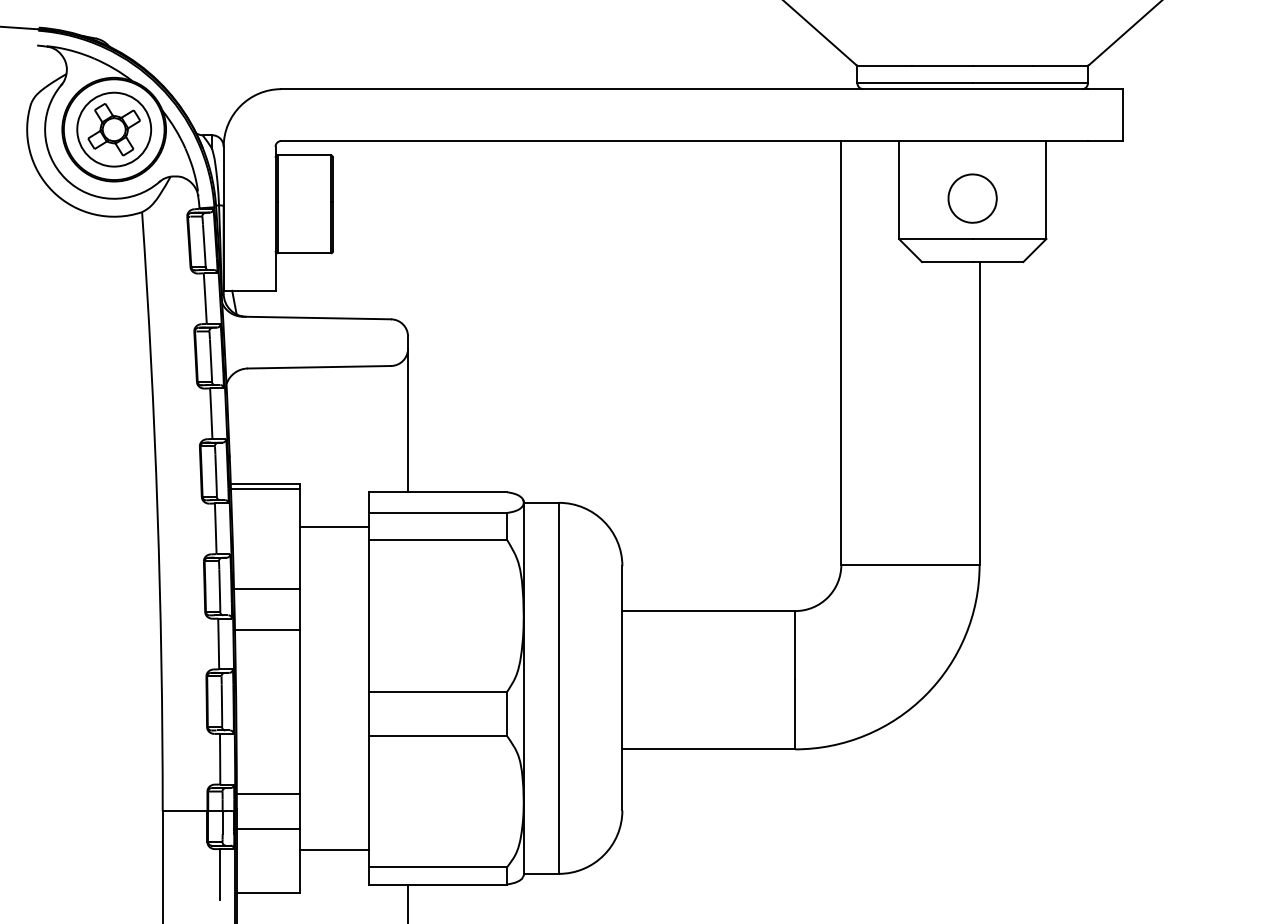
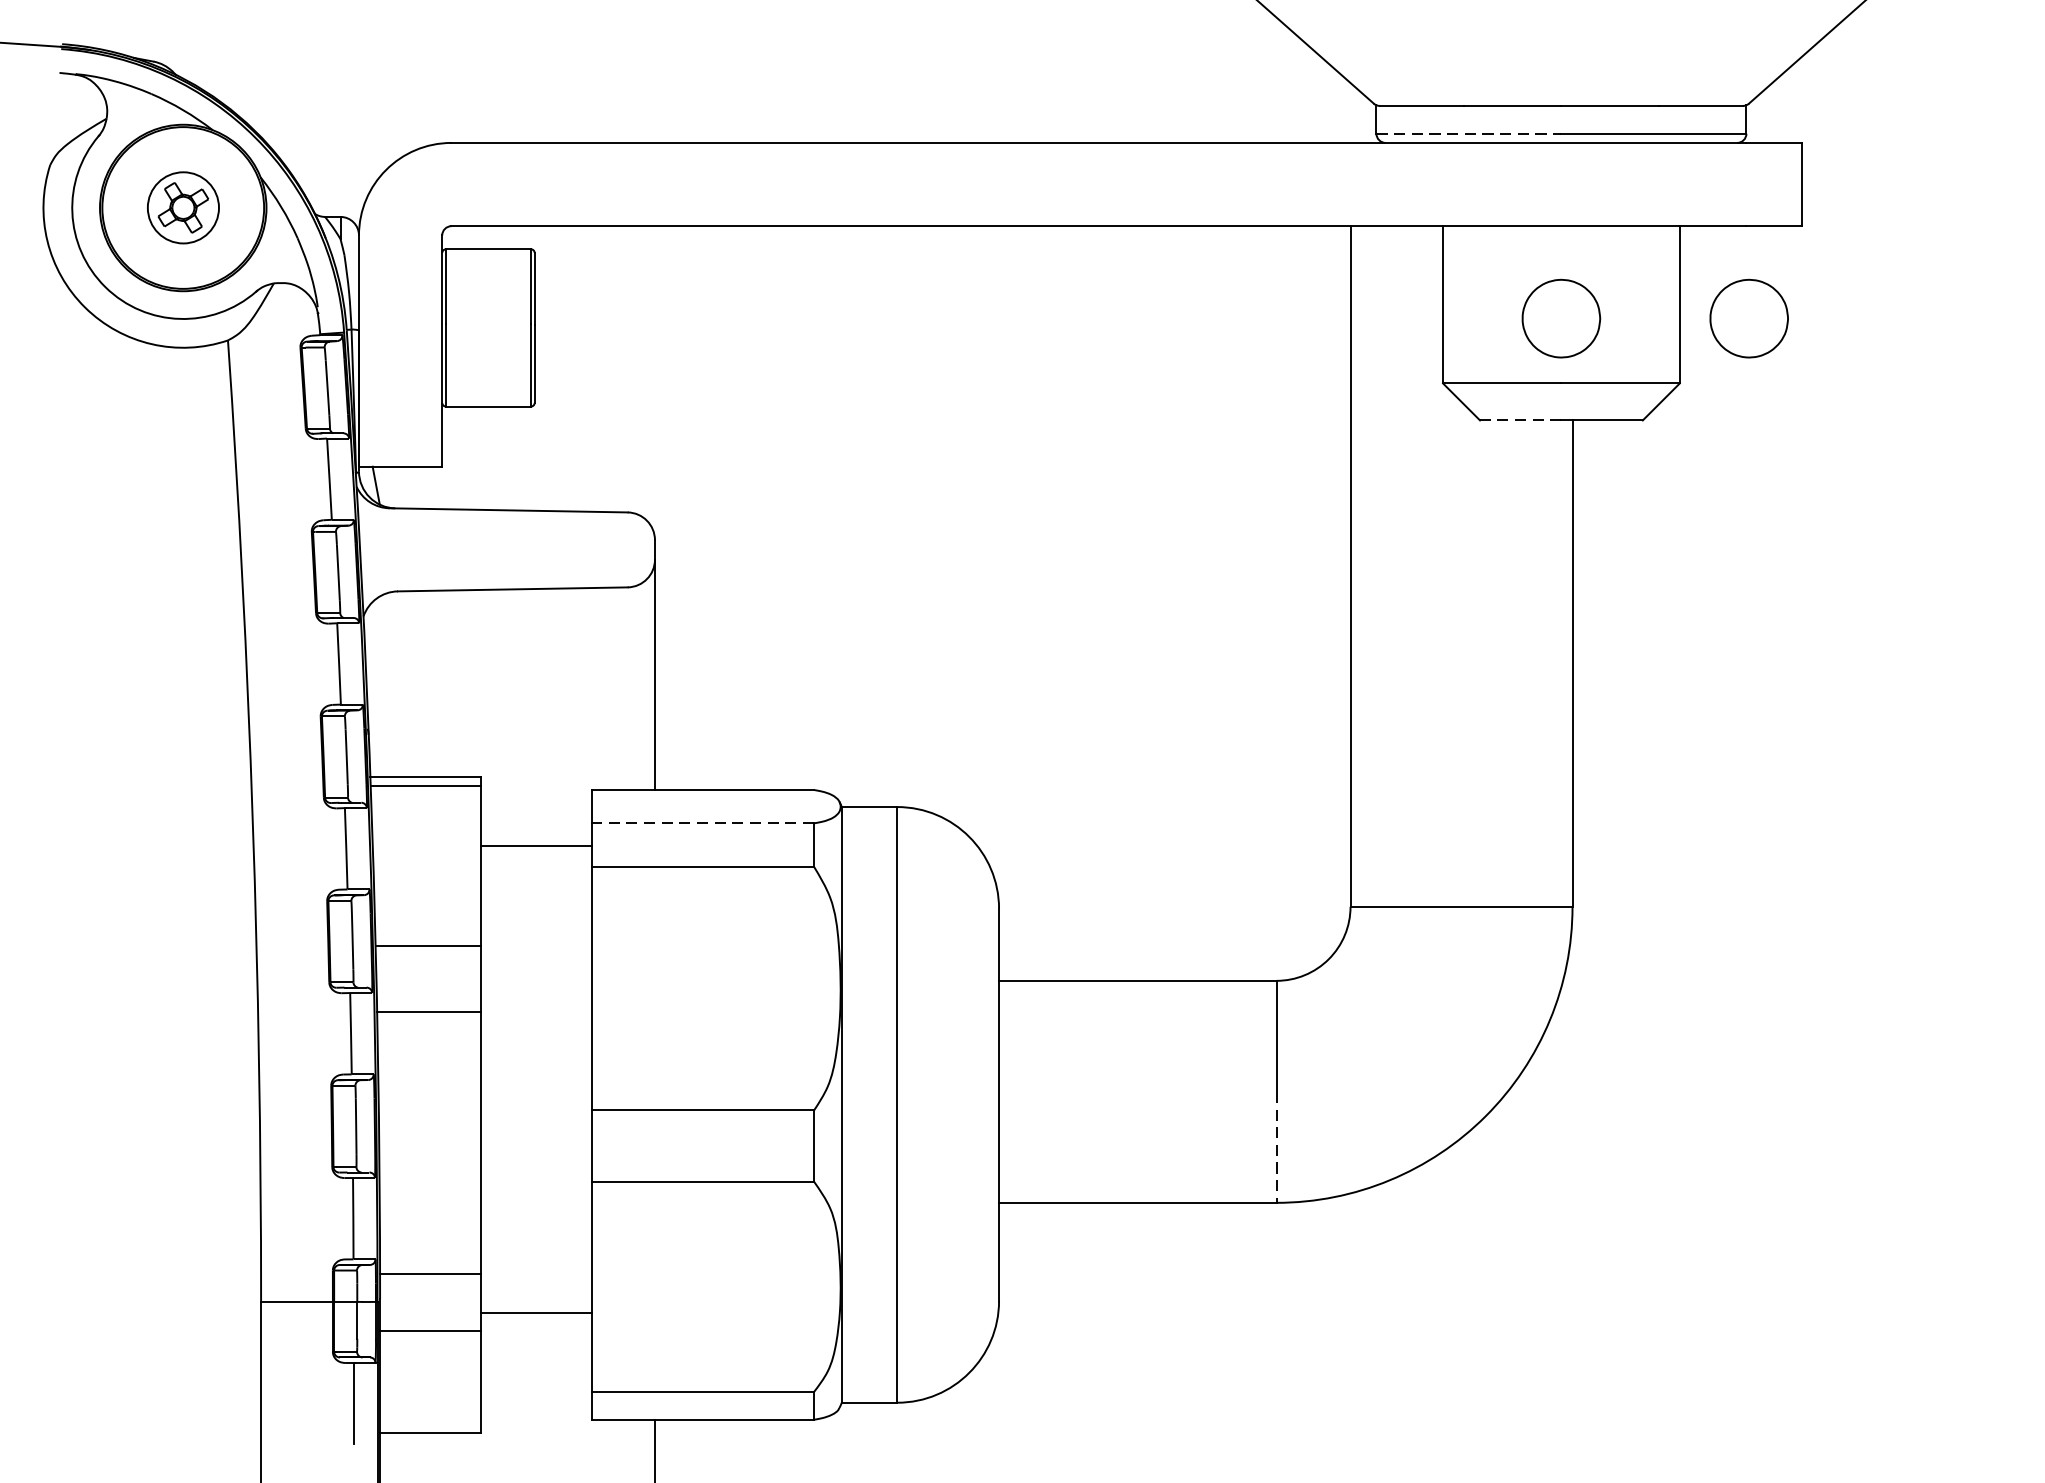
line: (915, 83) -> (1469, 133), solid -> dashed
part: (114, 129) -> (183, 207), size x0.6
part: (1089, 198) -> (1748, 318), added
line: (946, 262) -> (1519, 421), solid -> dashed
line: (437, 513) -> (702, 824), solid -> dashed
line: (795, 714) -> (1276, 1146), solid -> dashed
line: (333, 849) -> (535, 1312), moved

